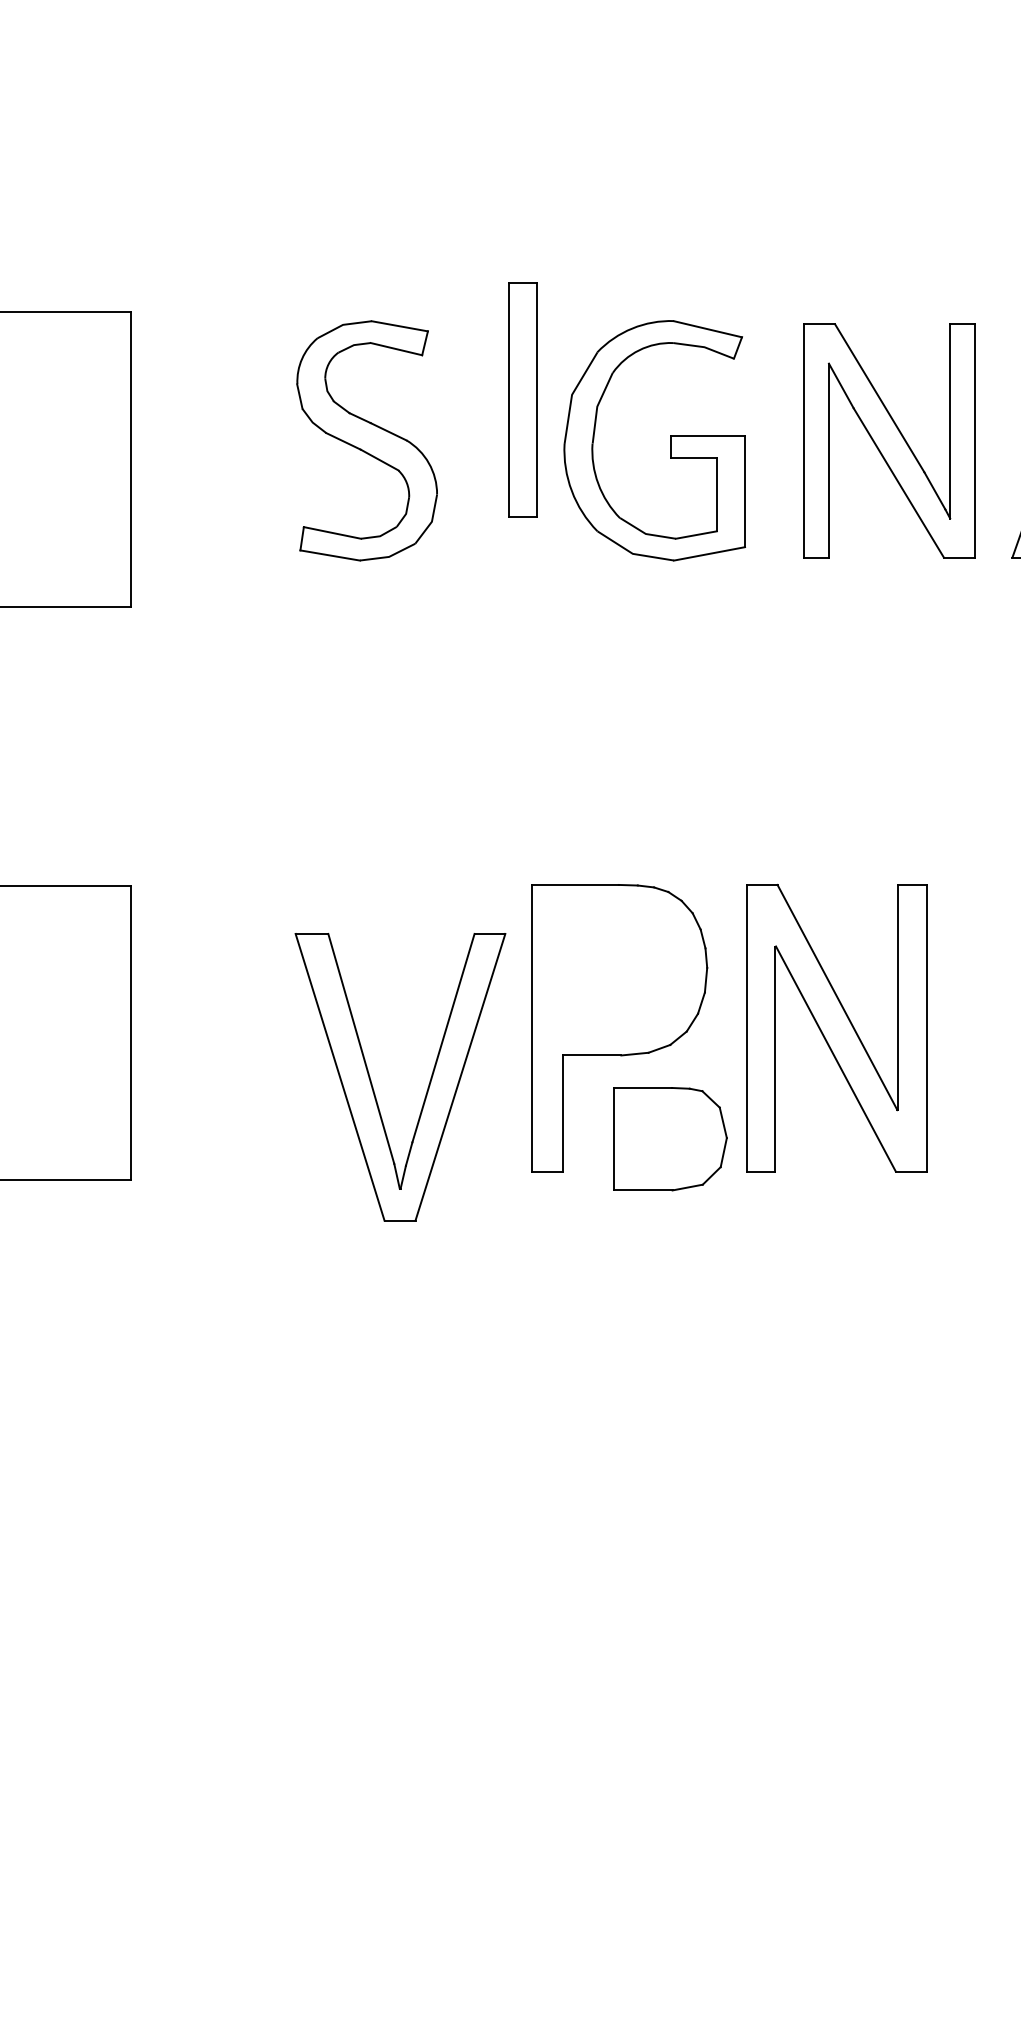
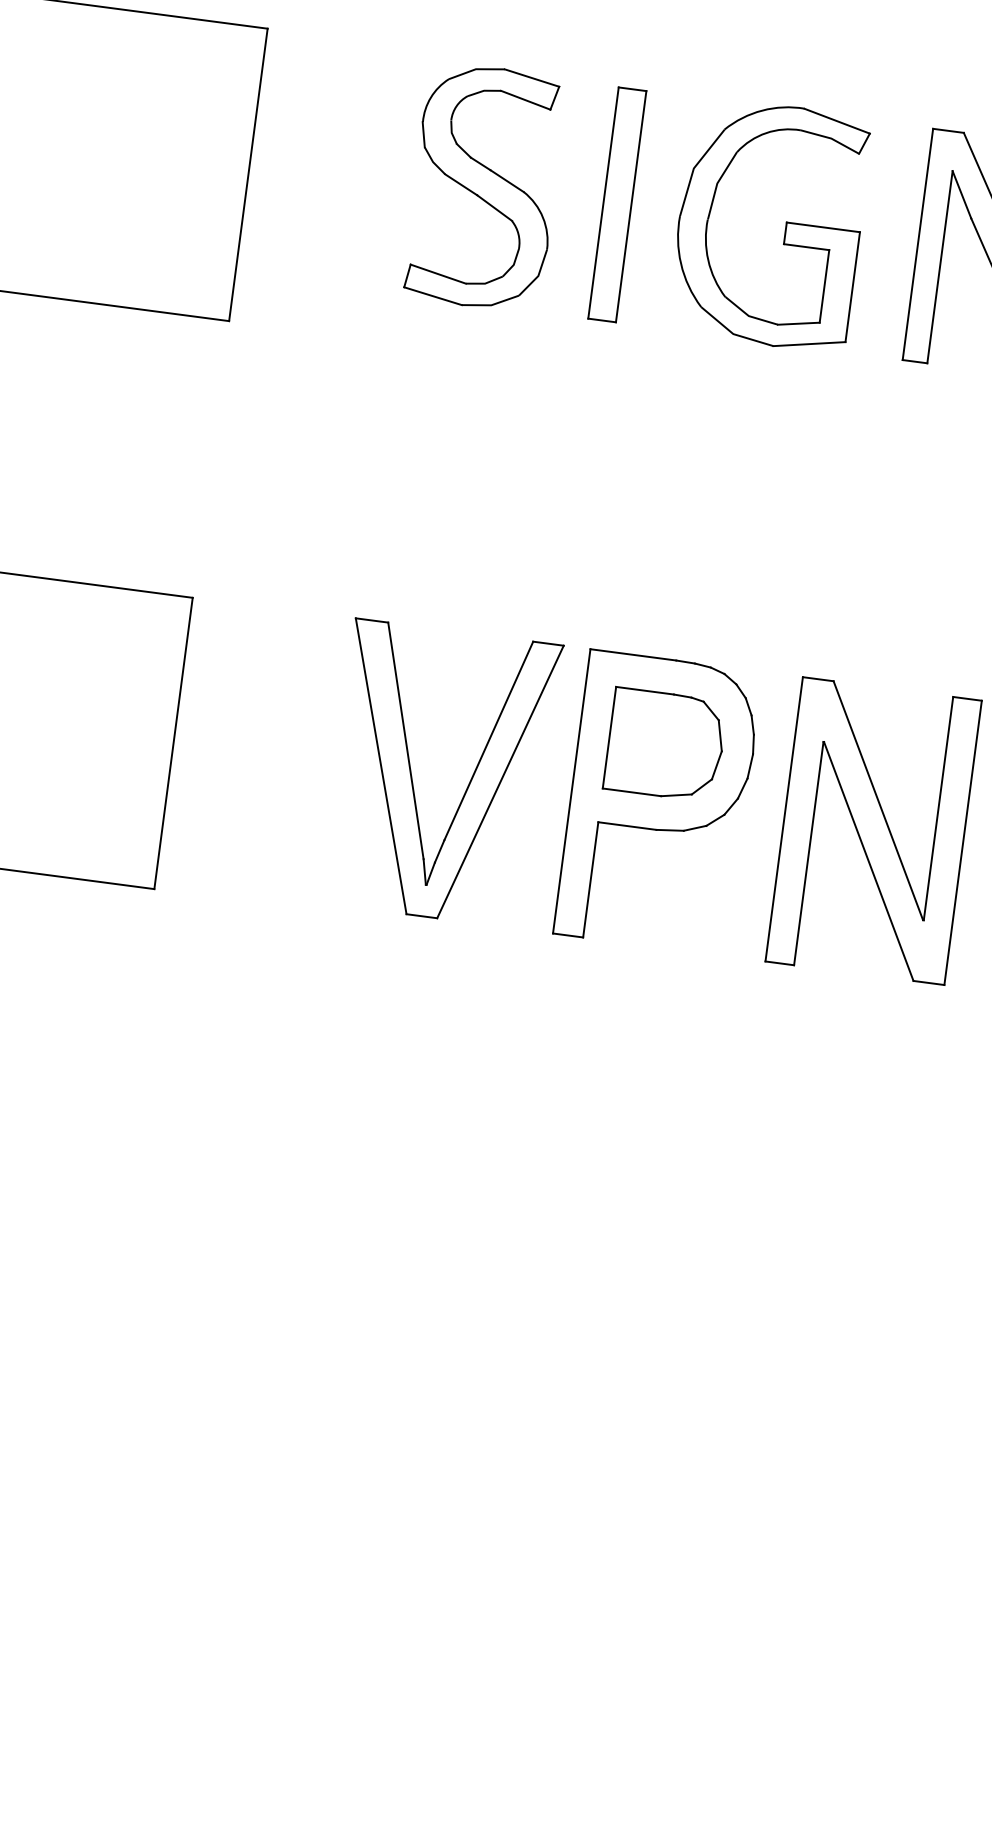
part: (522, 399) -> (616, 204), moved
part: (372, 1083) -> (412, 776), moved
part: (670, 1139) -> (665, 745), moved

